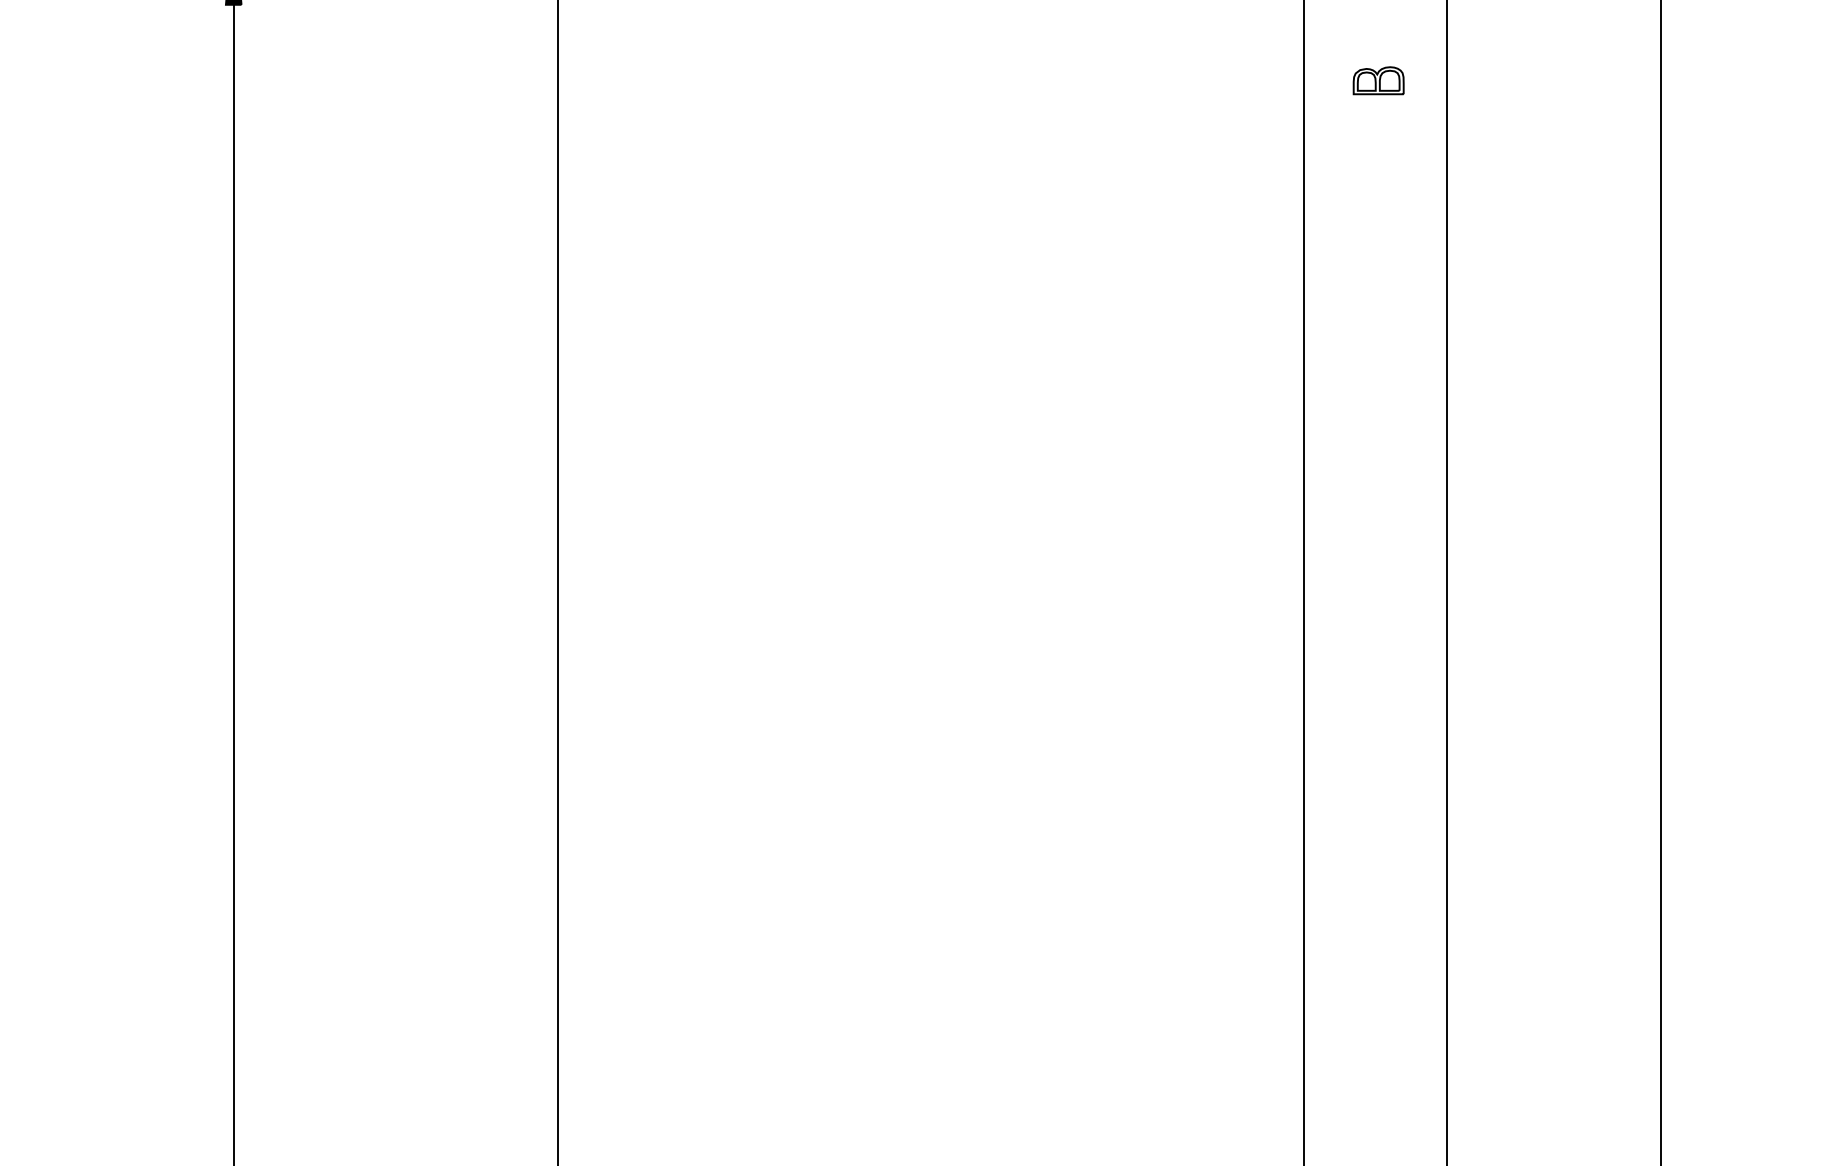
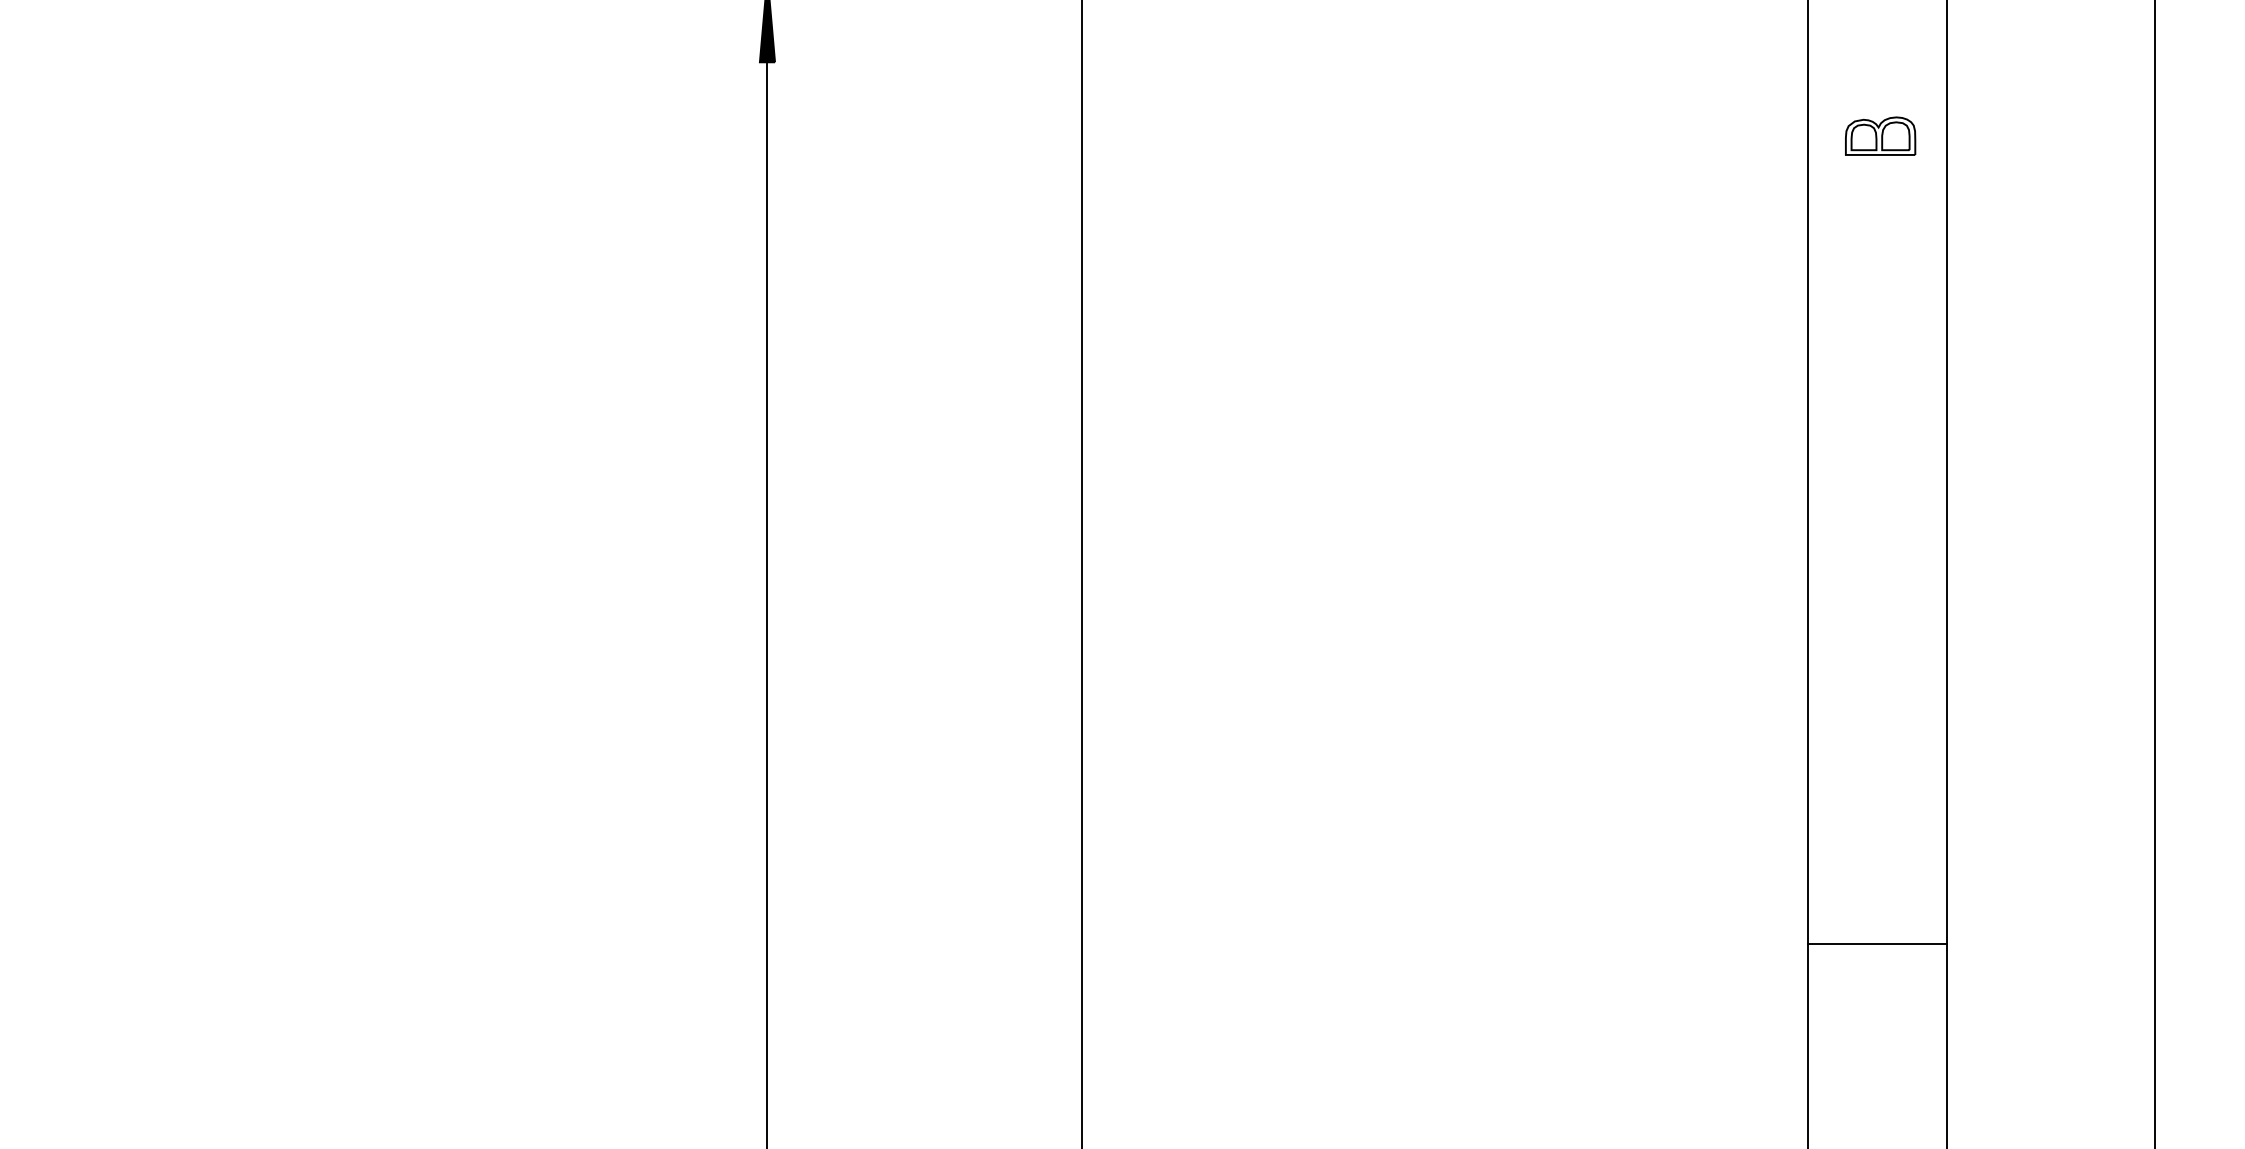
part: (1378, 80) -> (1880, 135), size x1.43
line: (1374, 912) -> (1876, 944), added

